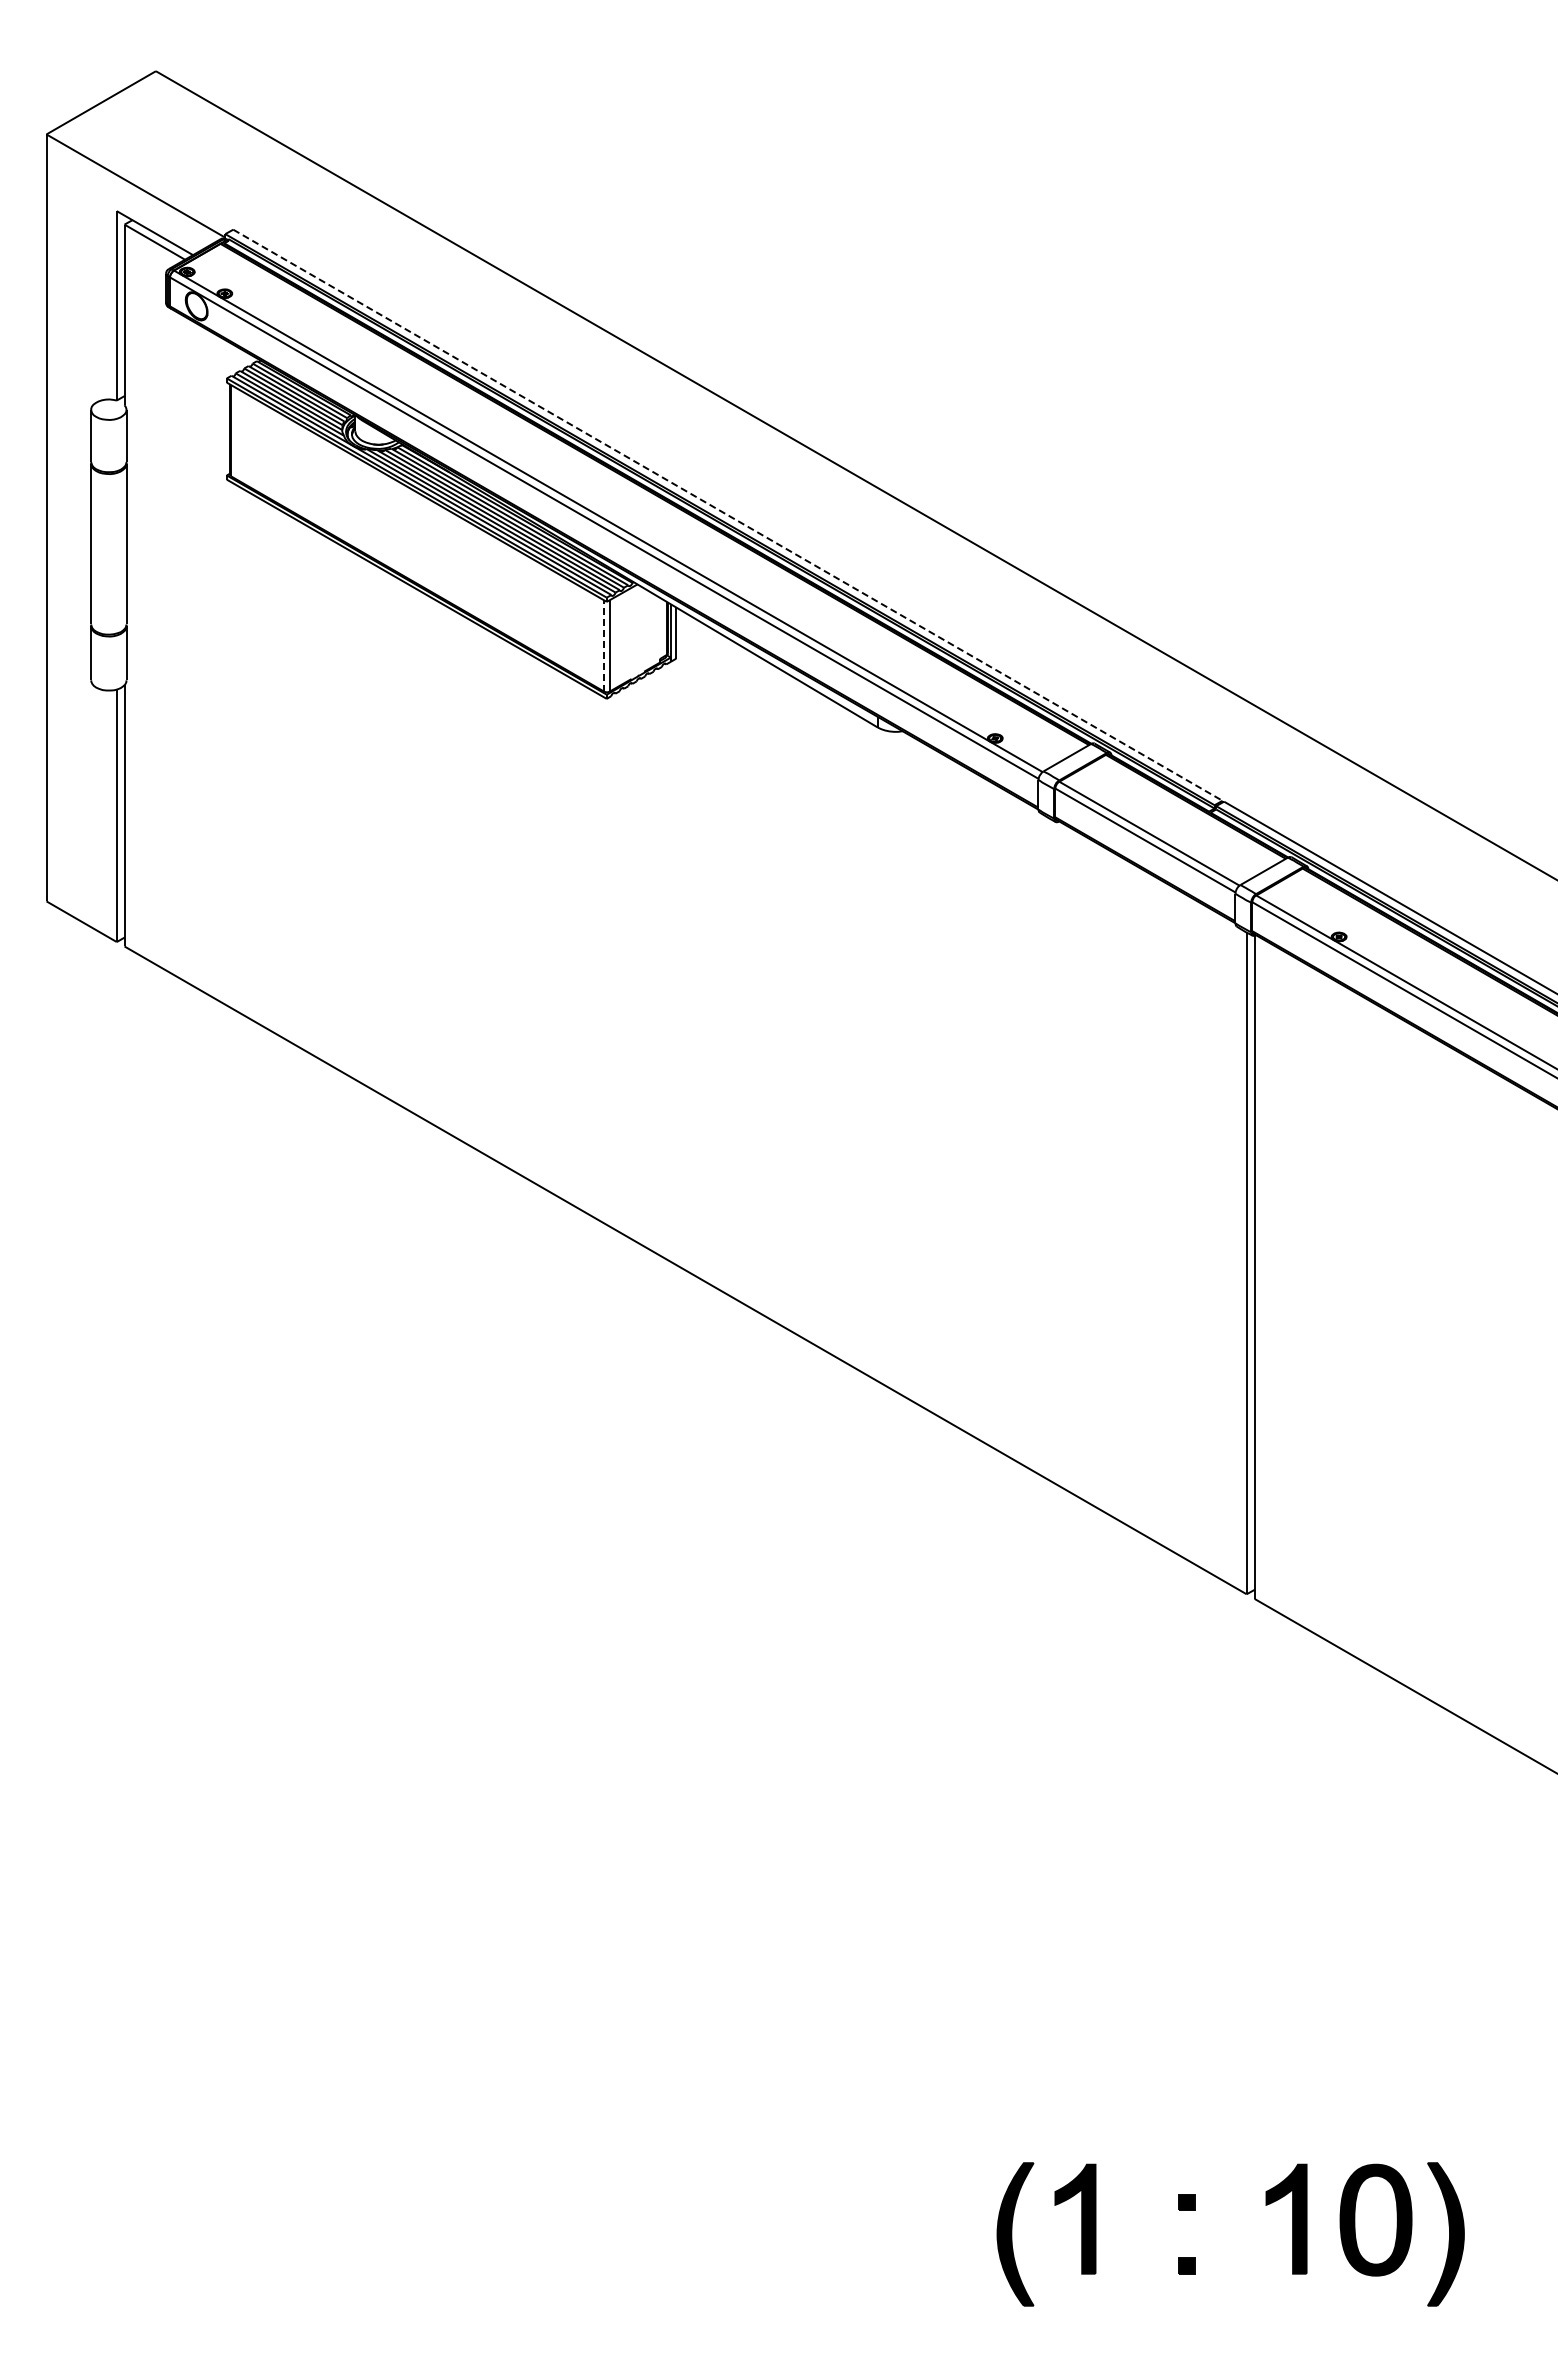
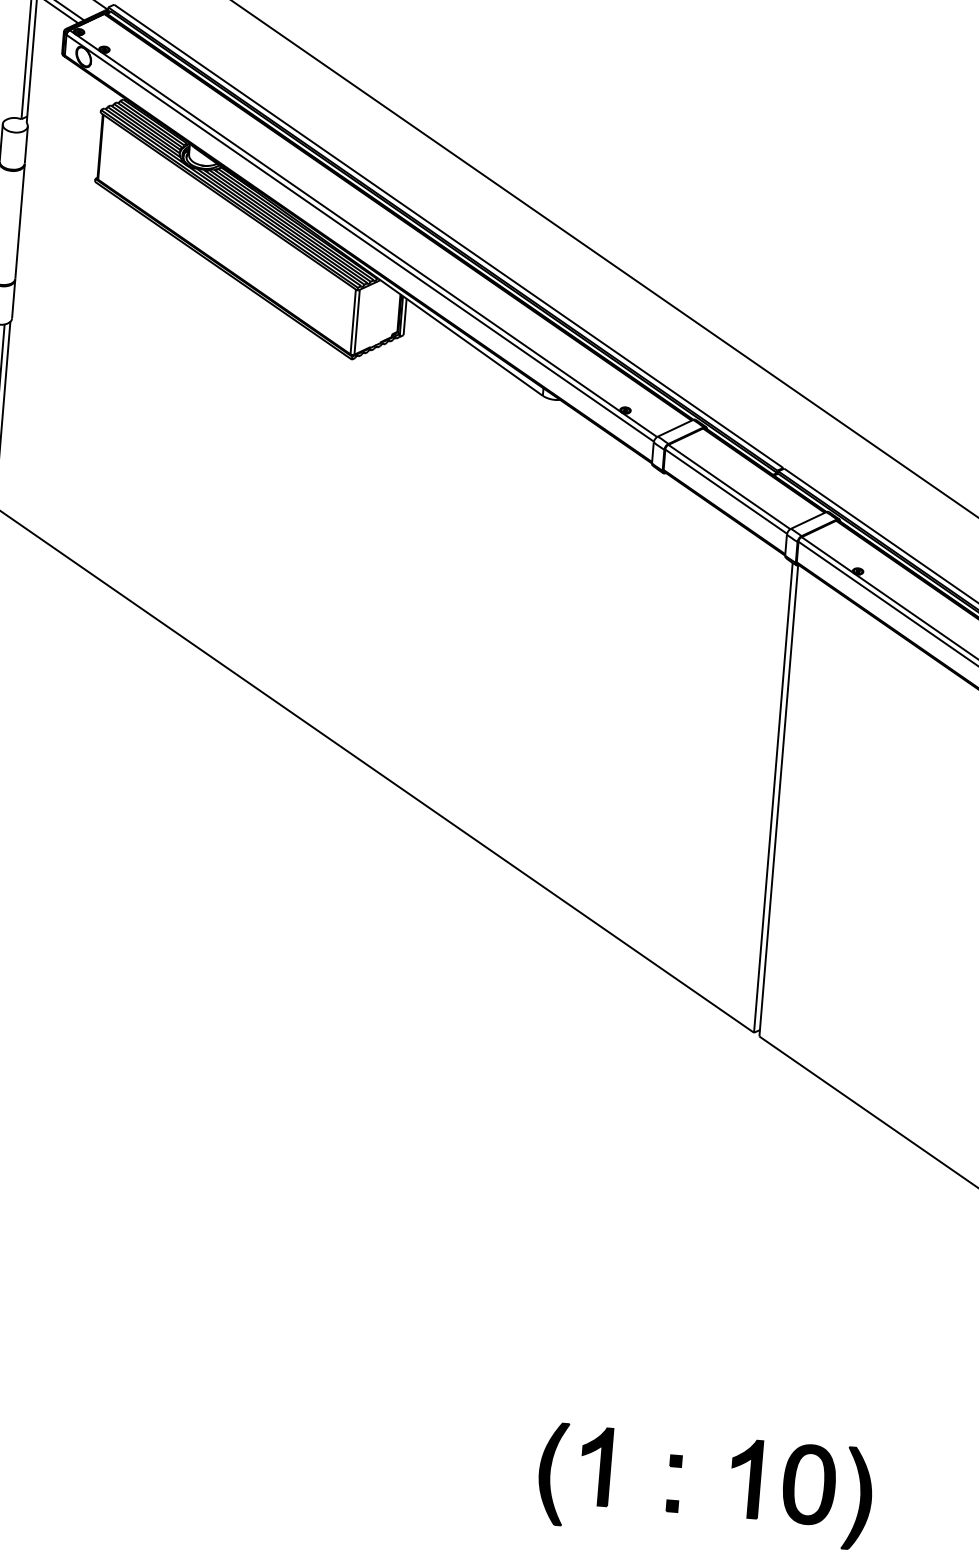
line: (728, 515) -> (449, 236), dashed -> solid
line: (604, 645) -> (353, 321), dashed -> solid

